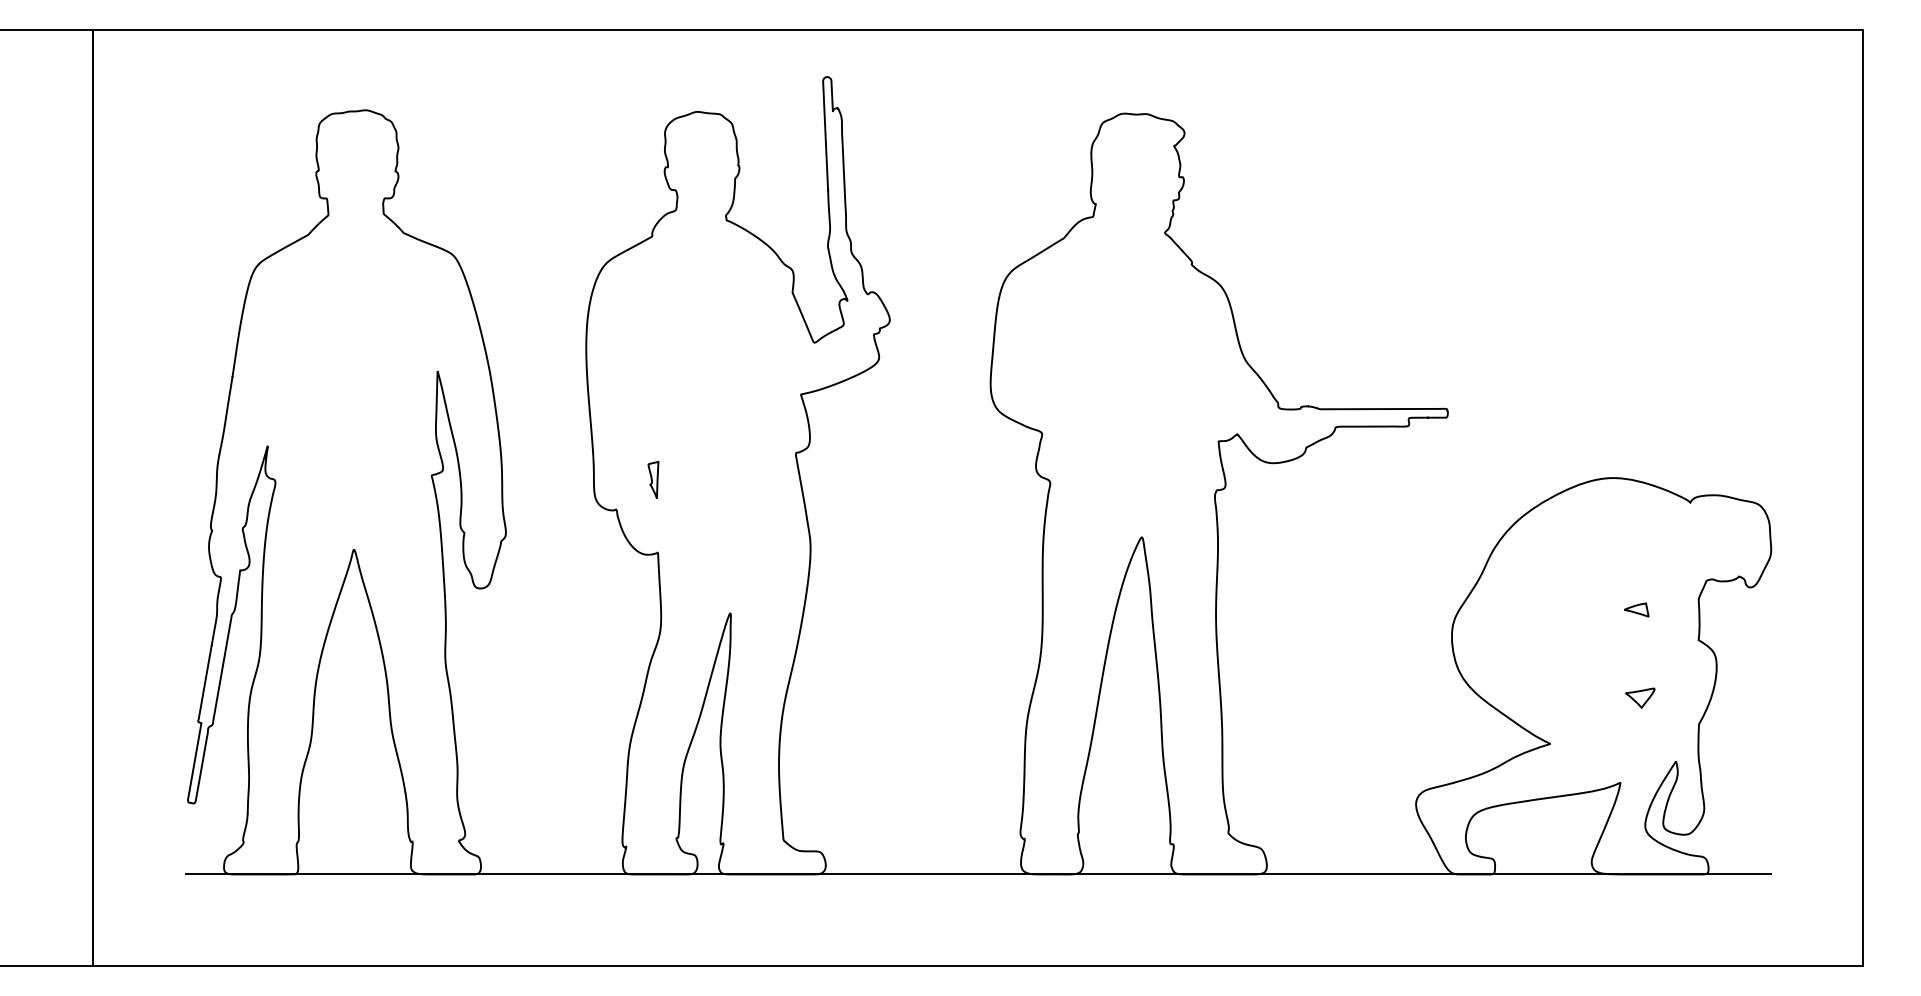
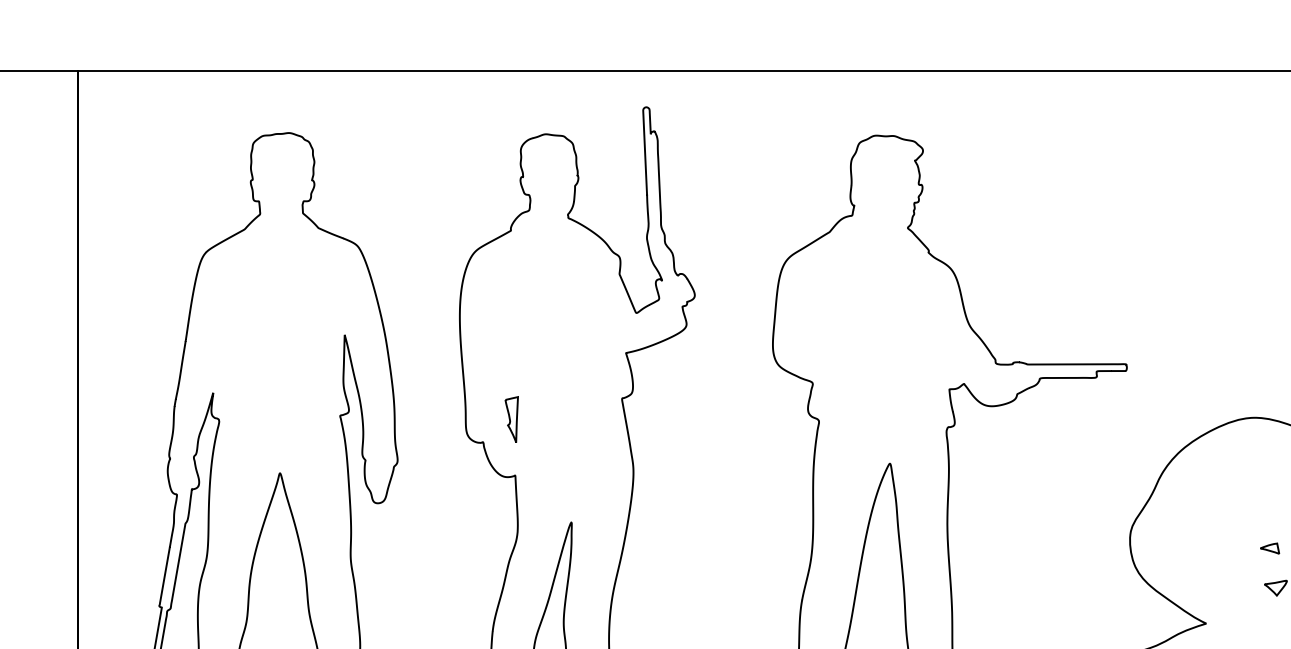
part: (653, 479) -> (511, 418), size x1.6
part: (1636, 609) -> (1269, 548), moved

